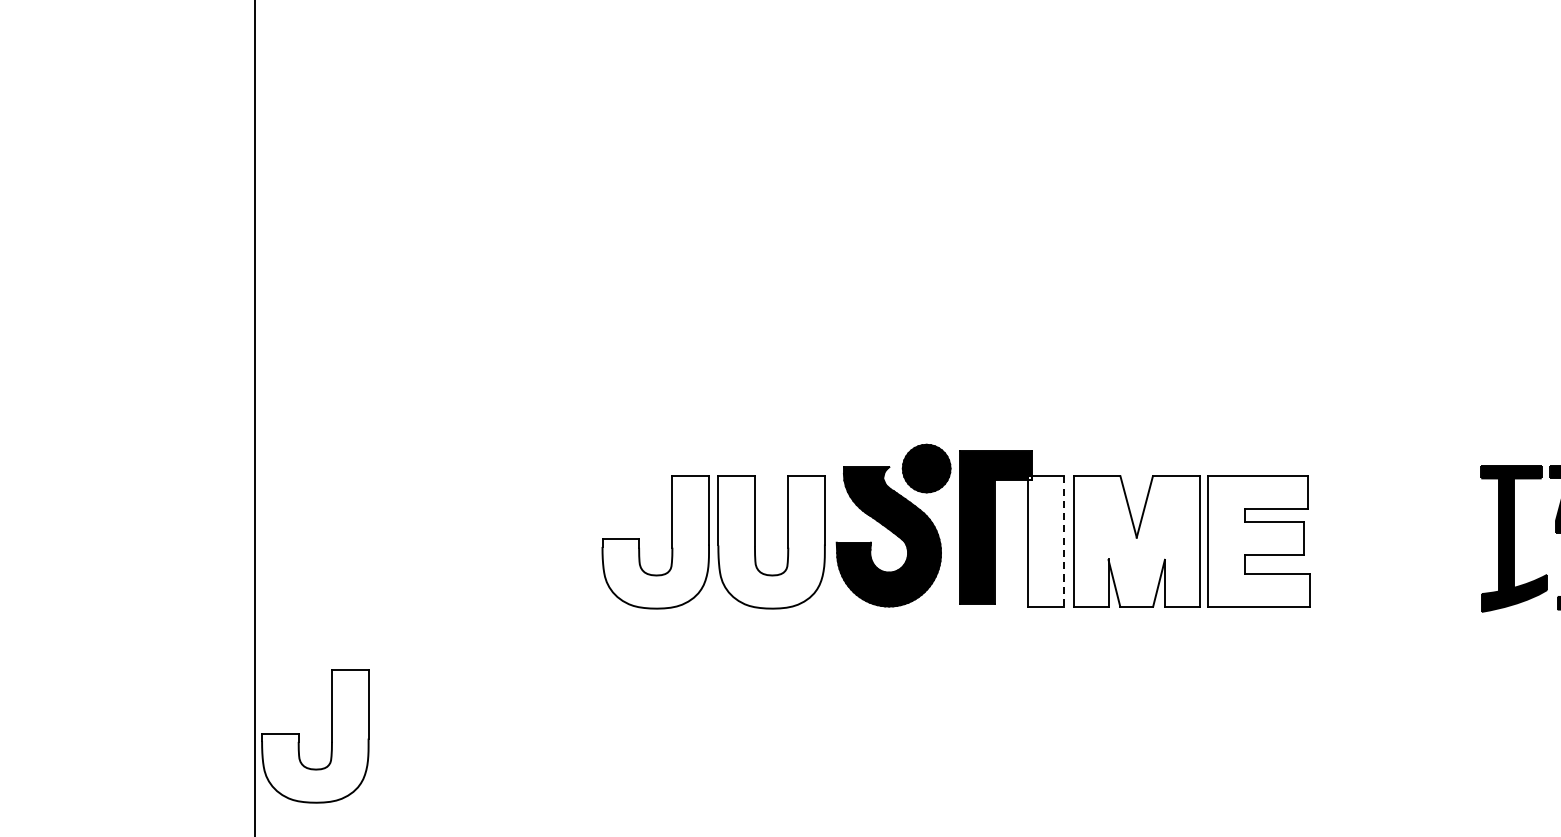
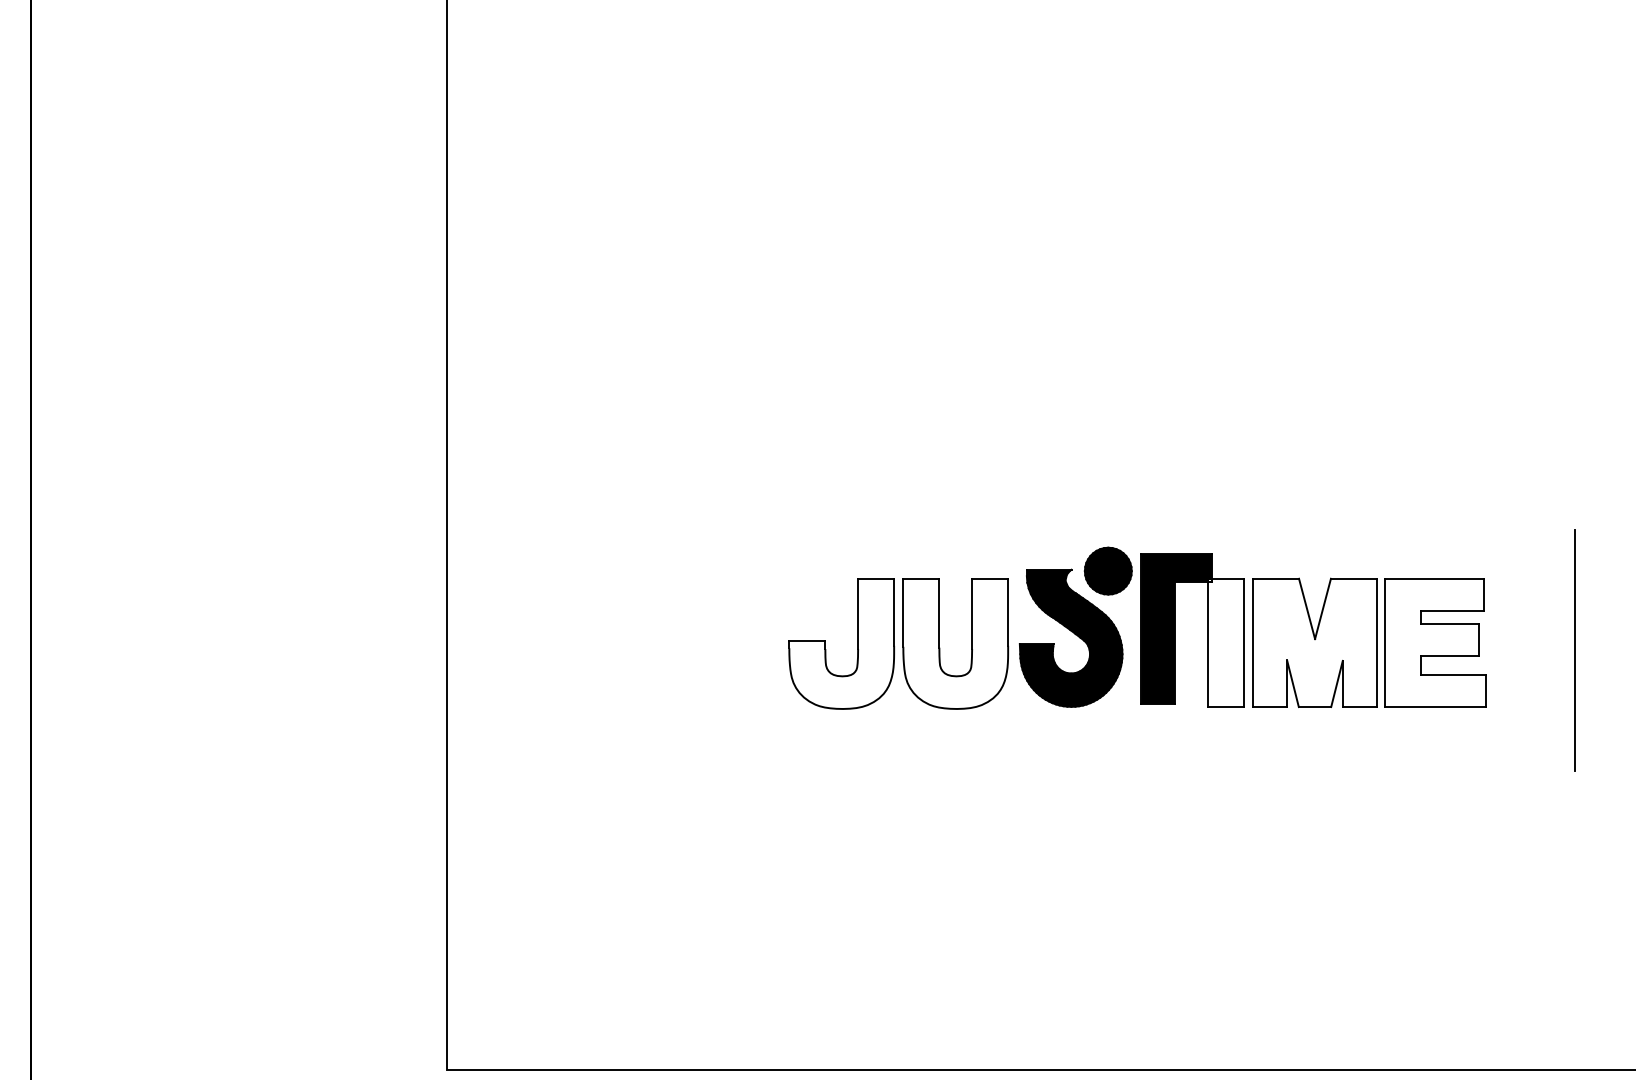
line: (1064, 542) -> (1243, 643), dashed -> solid
line: (1400, 549) -> (1574, 650), added
part: (298, 736) -> (490, 834), removed

